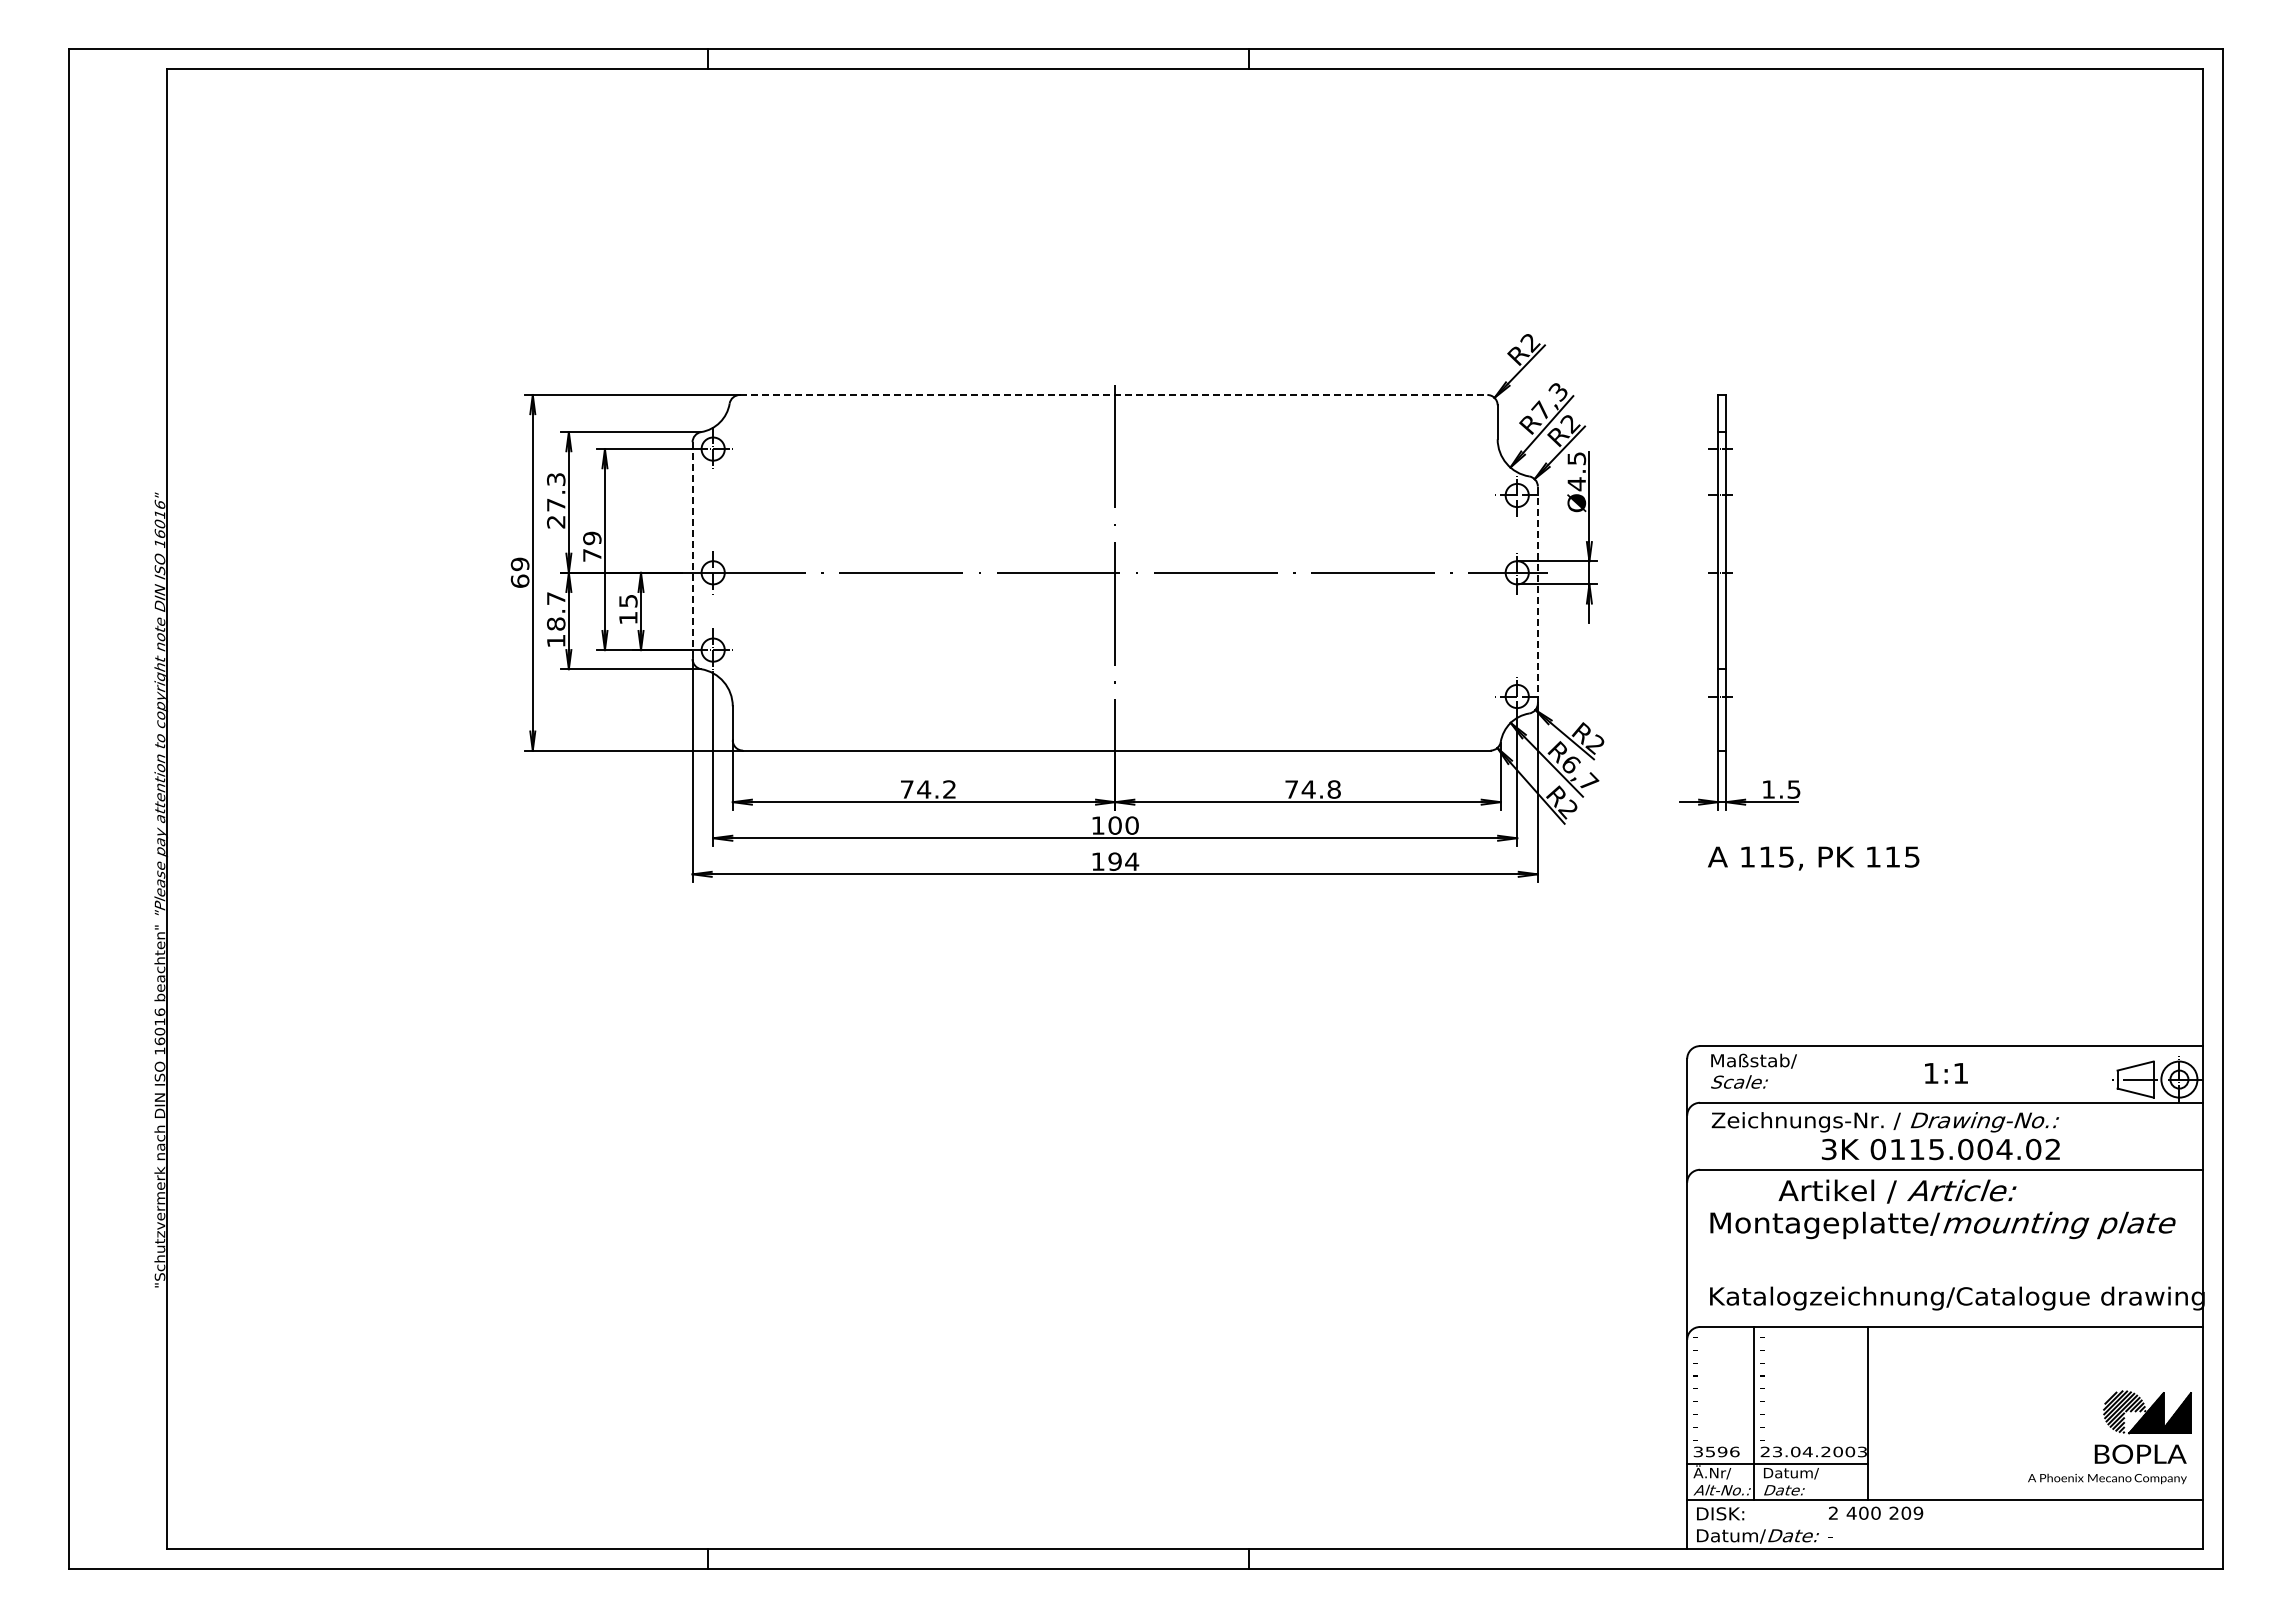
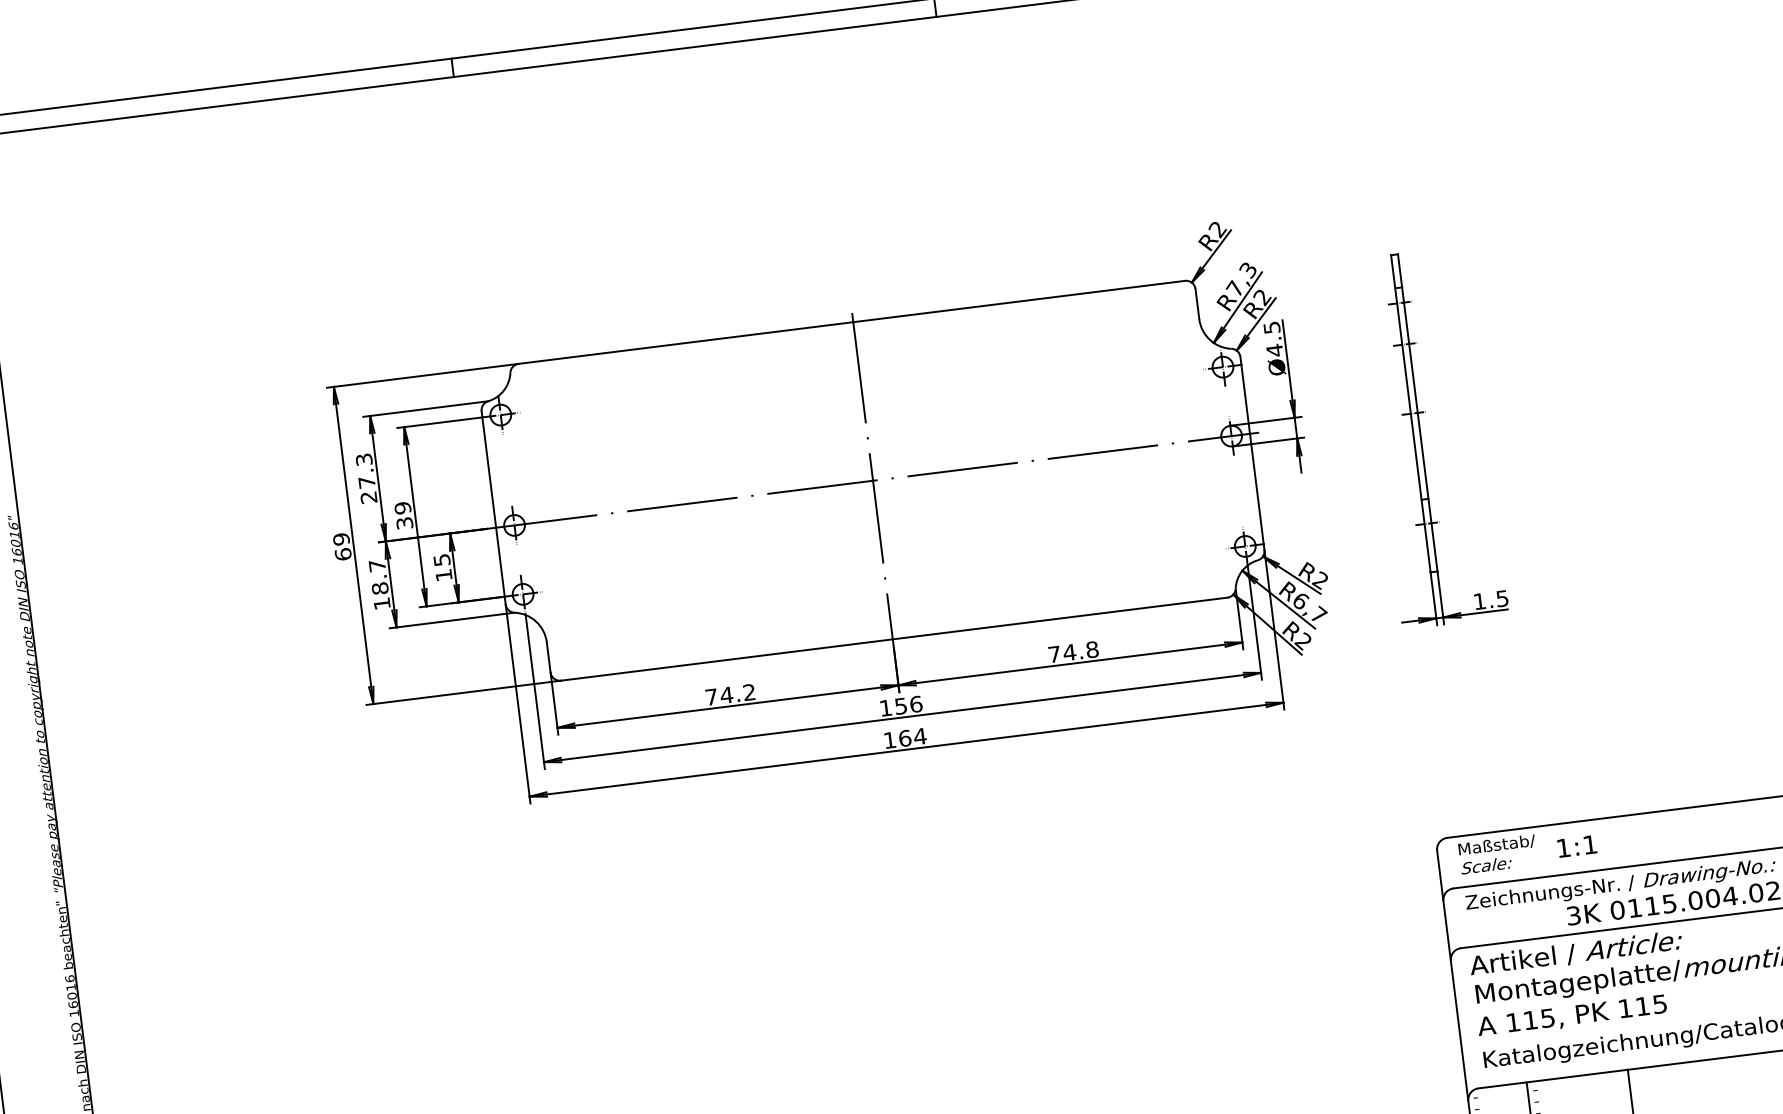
line: (1113, 394) -> (851, 321), dashed -> solid
line: (692, 551) -> (493, 508), dashed -> solid
text: (592, 555) -> (404, 523), 79 -> 39
line: (1537, 594) -> (1252, 453), dashed -> solid
text: (1123, 825) -> (908, 705), 100 -> 156
text: (1813, 858) -> (1572, 1016), moved
text: (1114, 861) -> (904, 738), 194 -> 164
text: (1946, 1073) -> (1577, 846), moved
text: (1897, 1191) -> (1576, 953), moved

